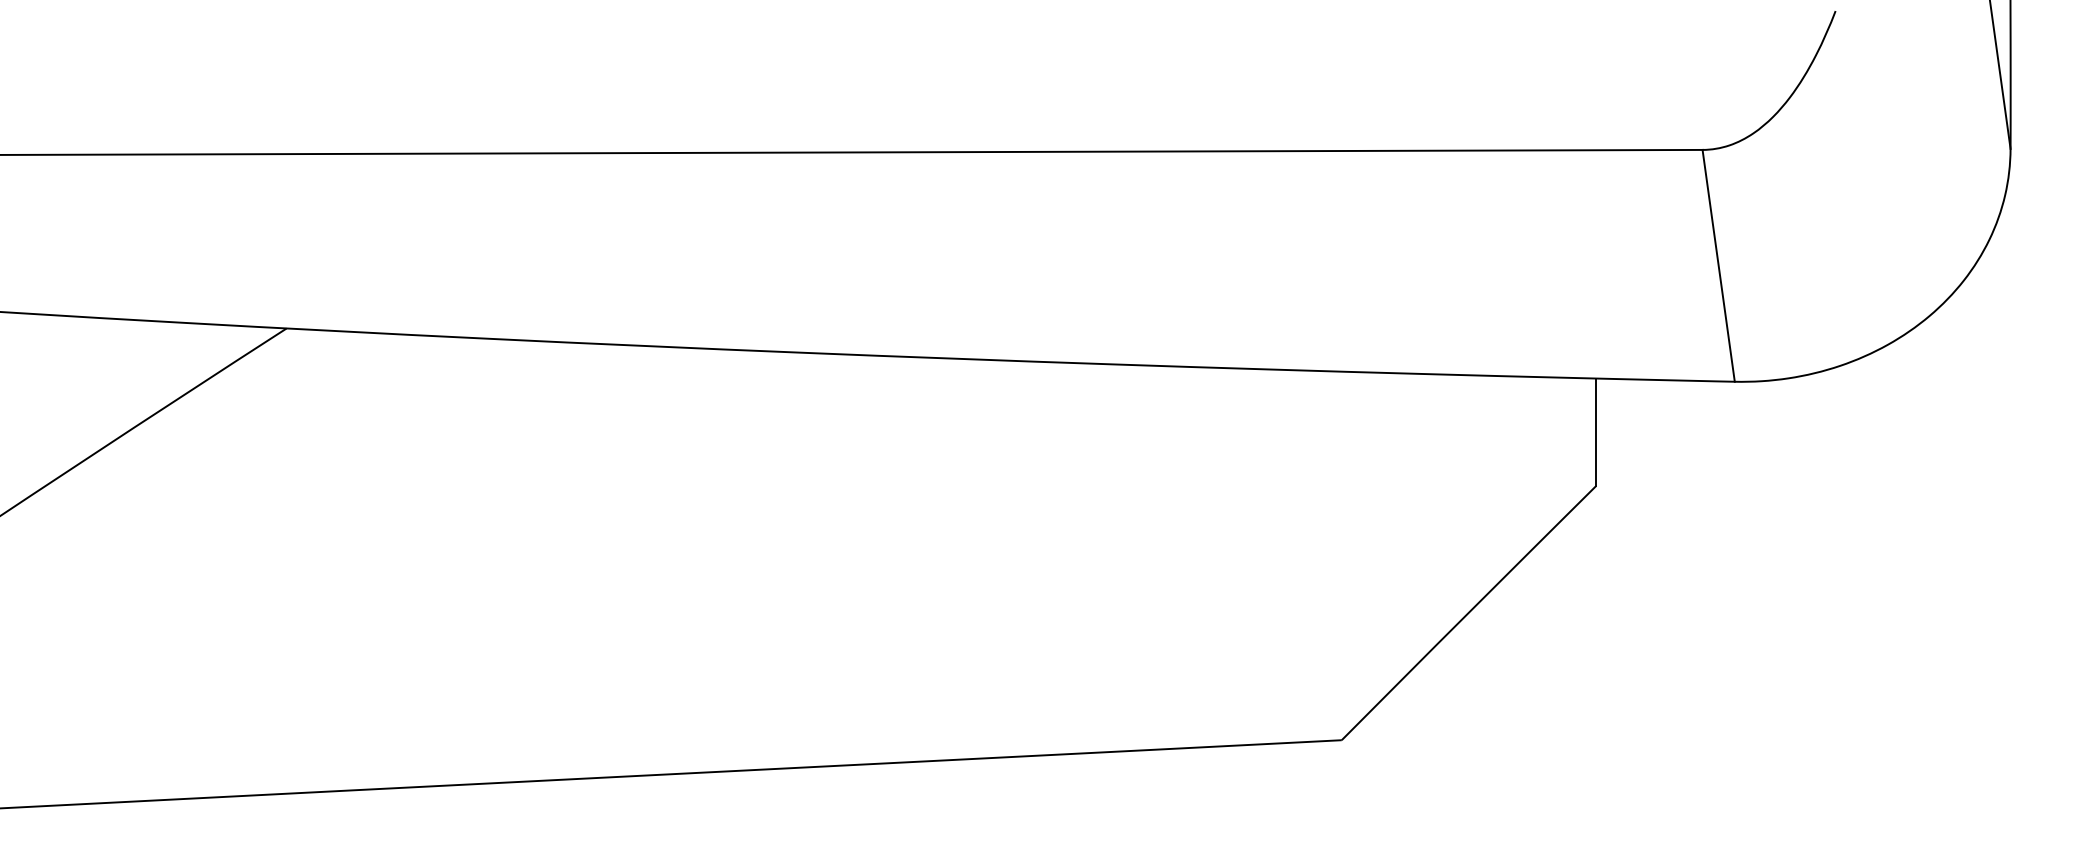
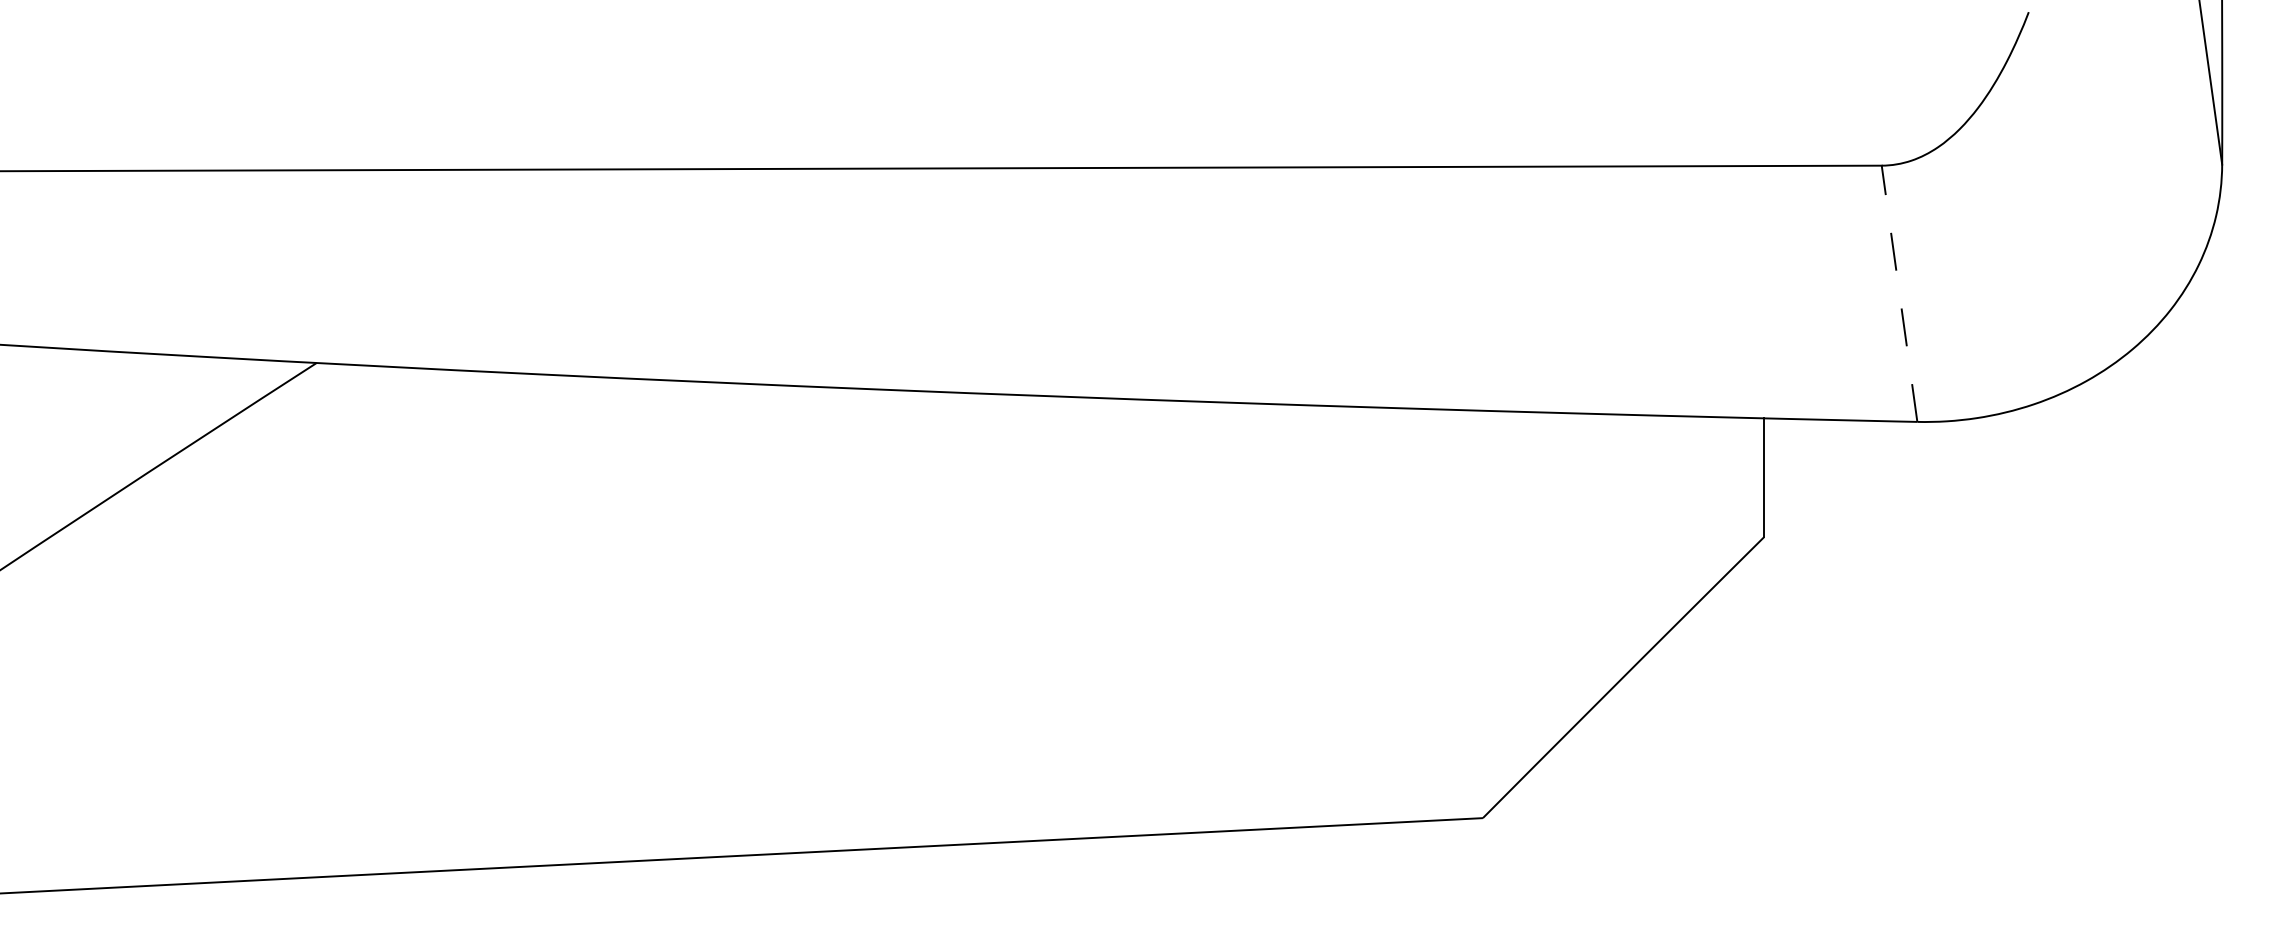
line: (1718, 265) -> (1899, 293), solid -> dashed

